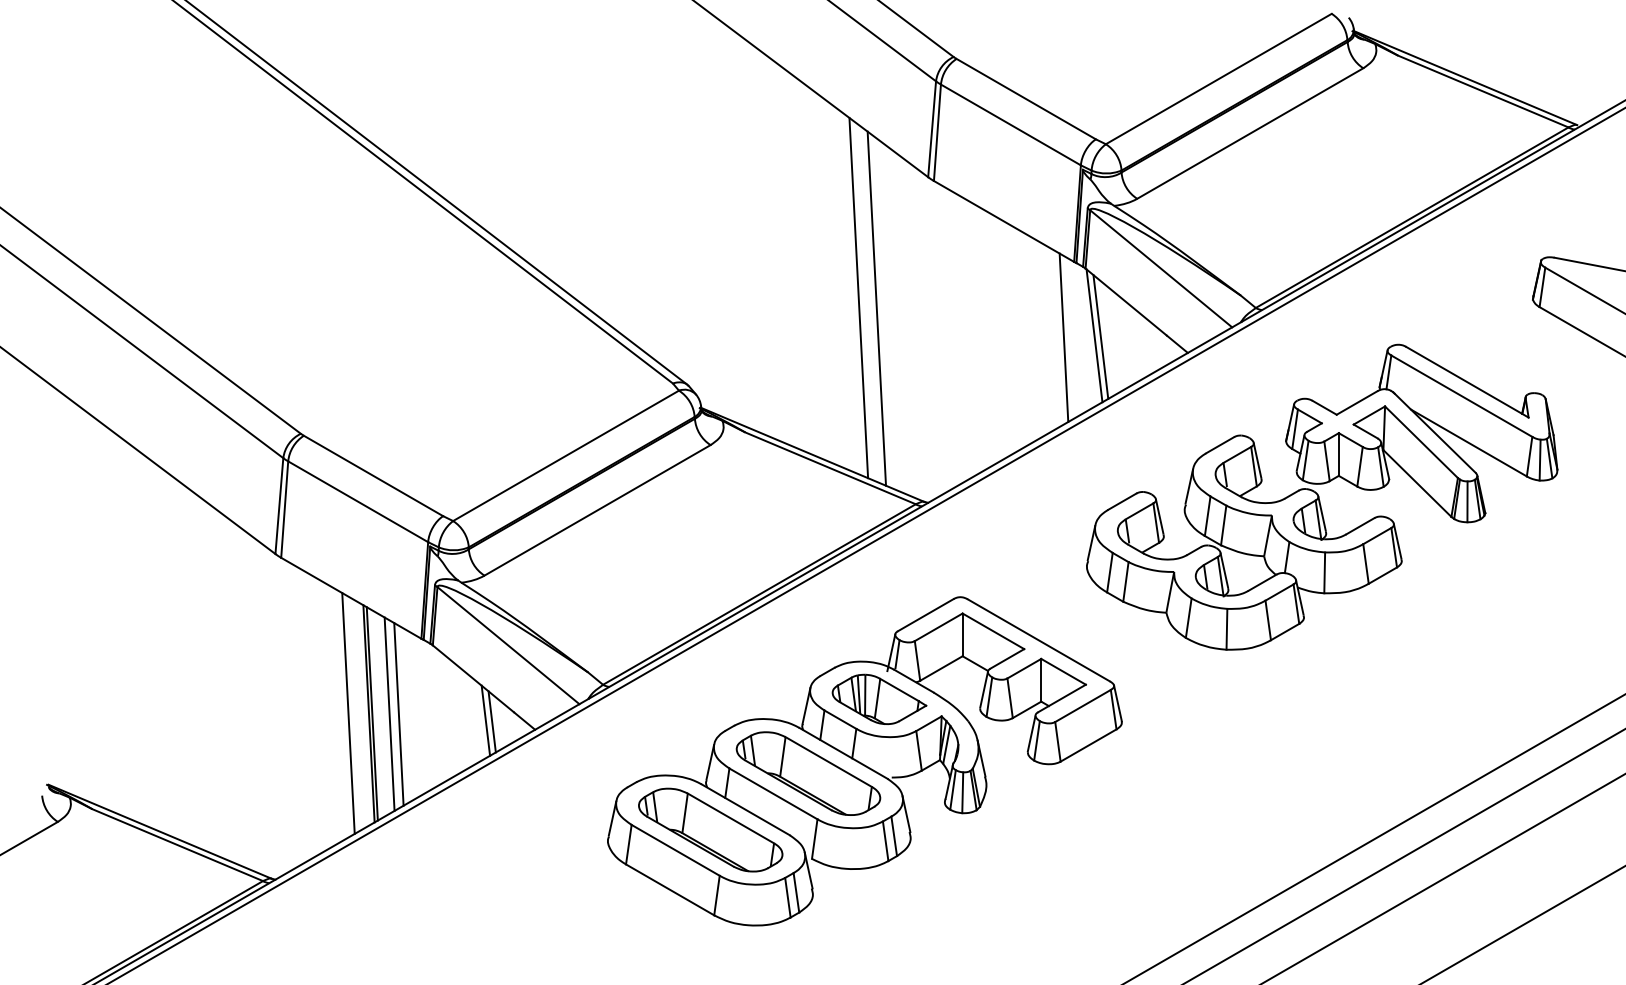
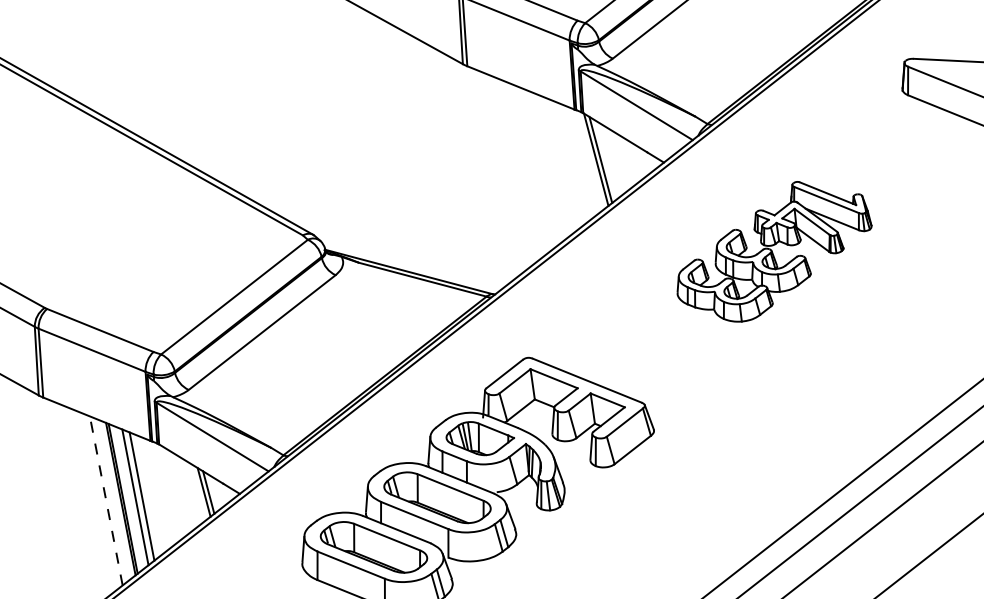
line: (858, 297) -> (425, 156), removed
line: (876, 308) -> (439, 162), removed
line: (1063, 337) -> (574, 164), removed
part: (1322, 496) -> (773, 250), size x0.6
line: (348, 713) -> (106, 500), solid -> dashed

